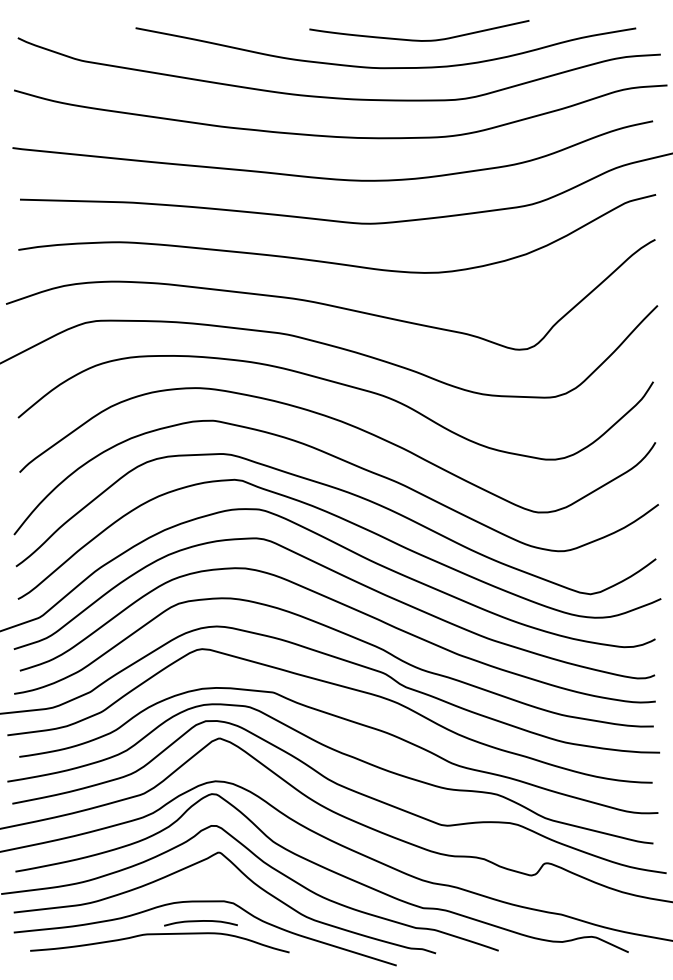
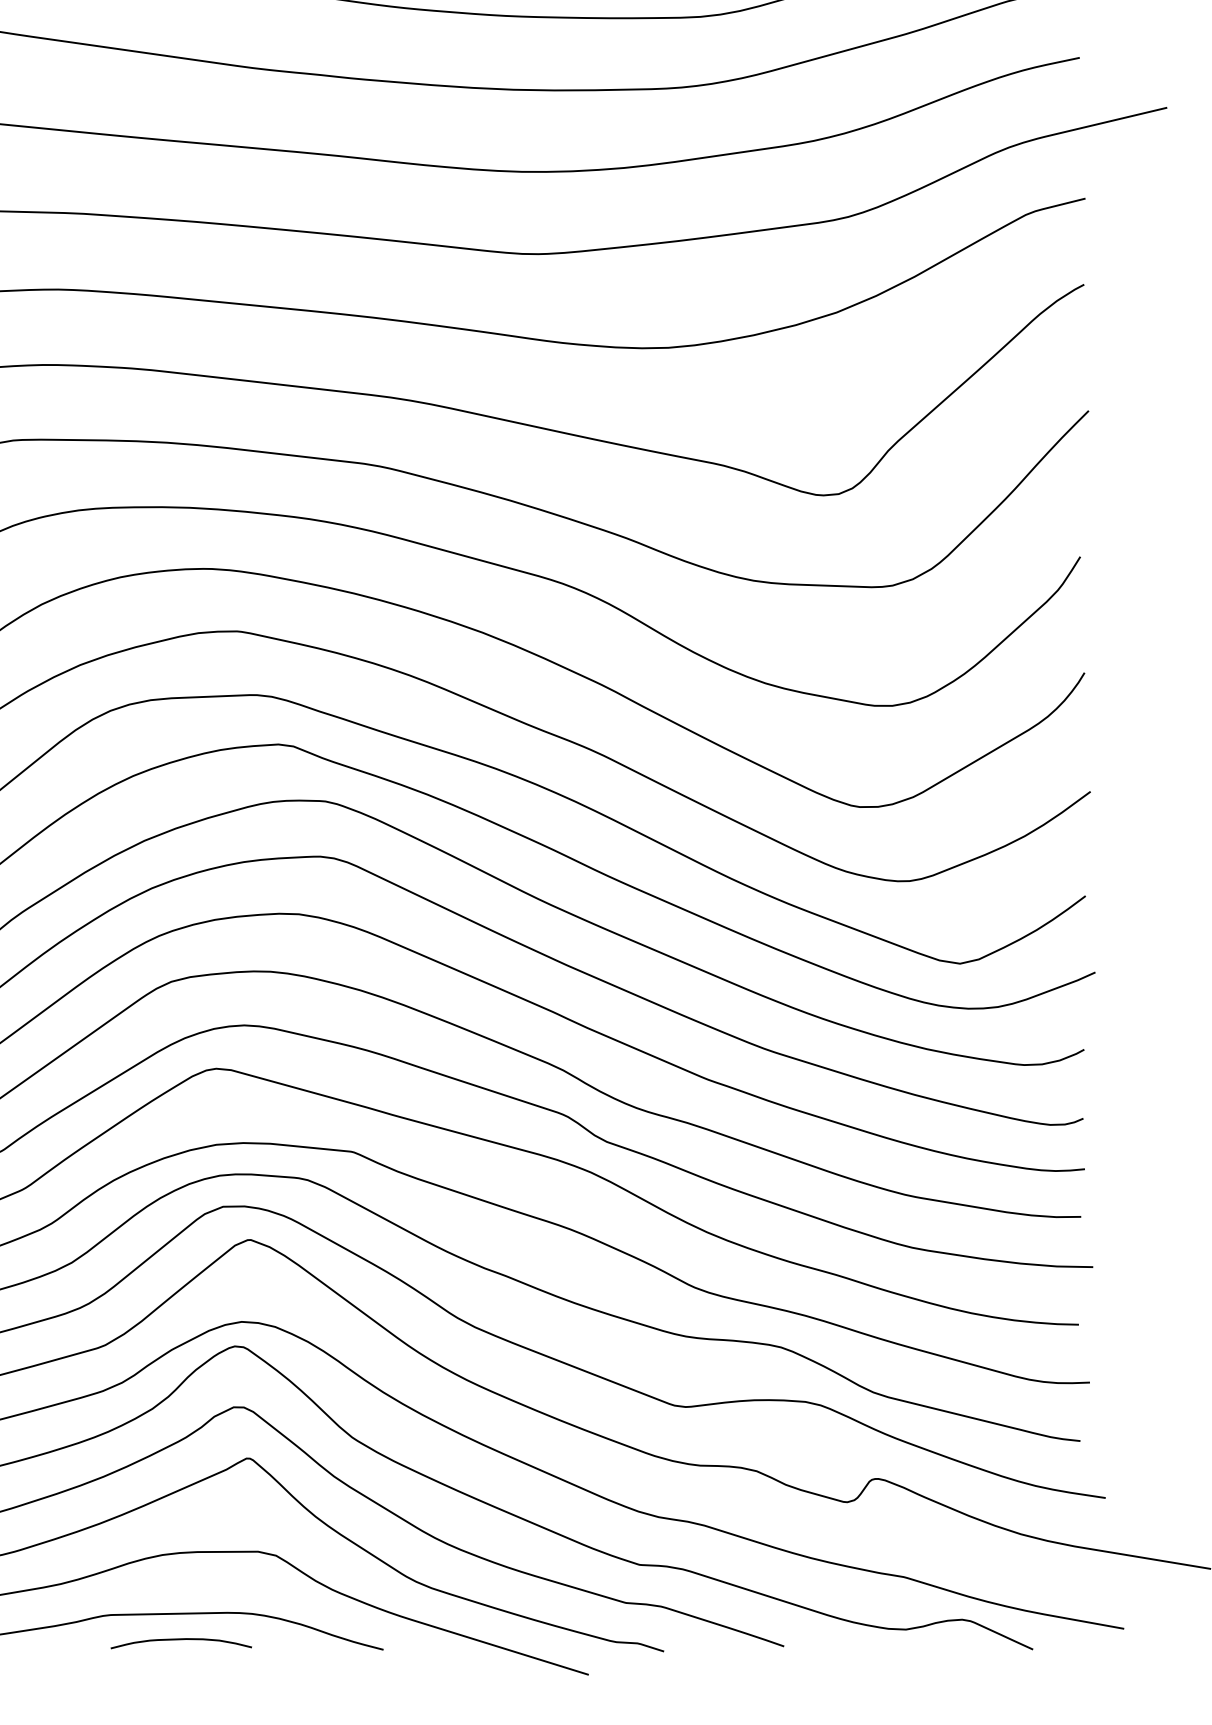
curve: (200, 921) -> (180, 1640), moved

